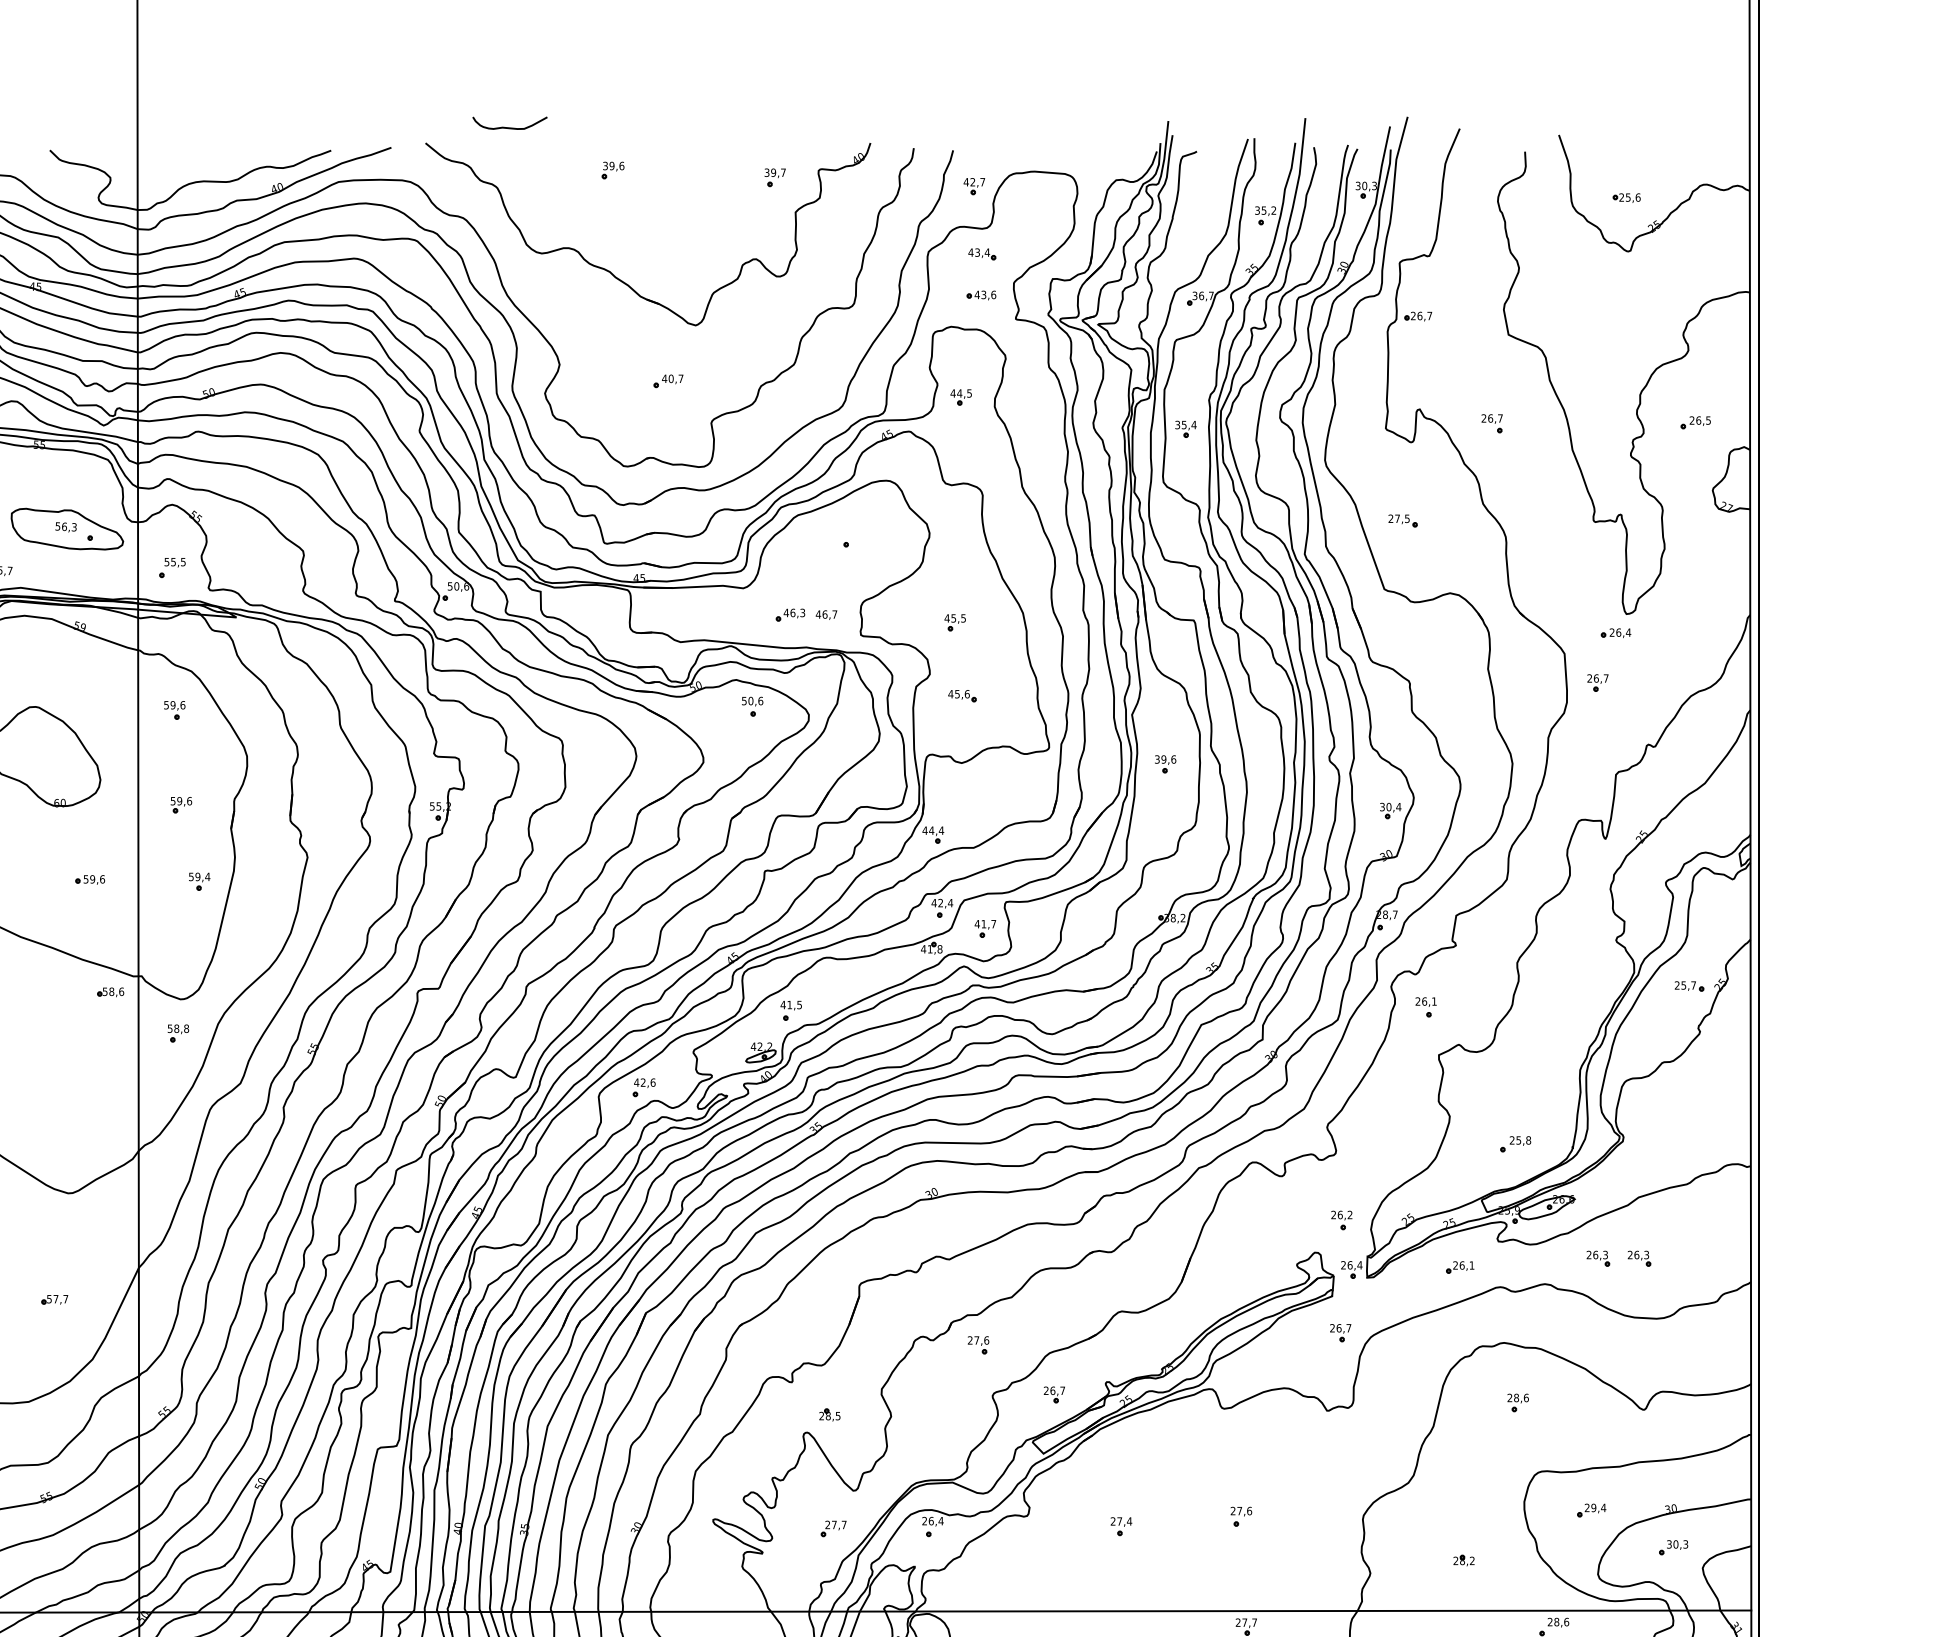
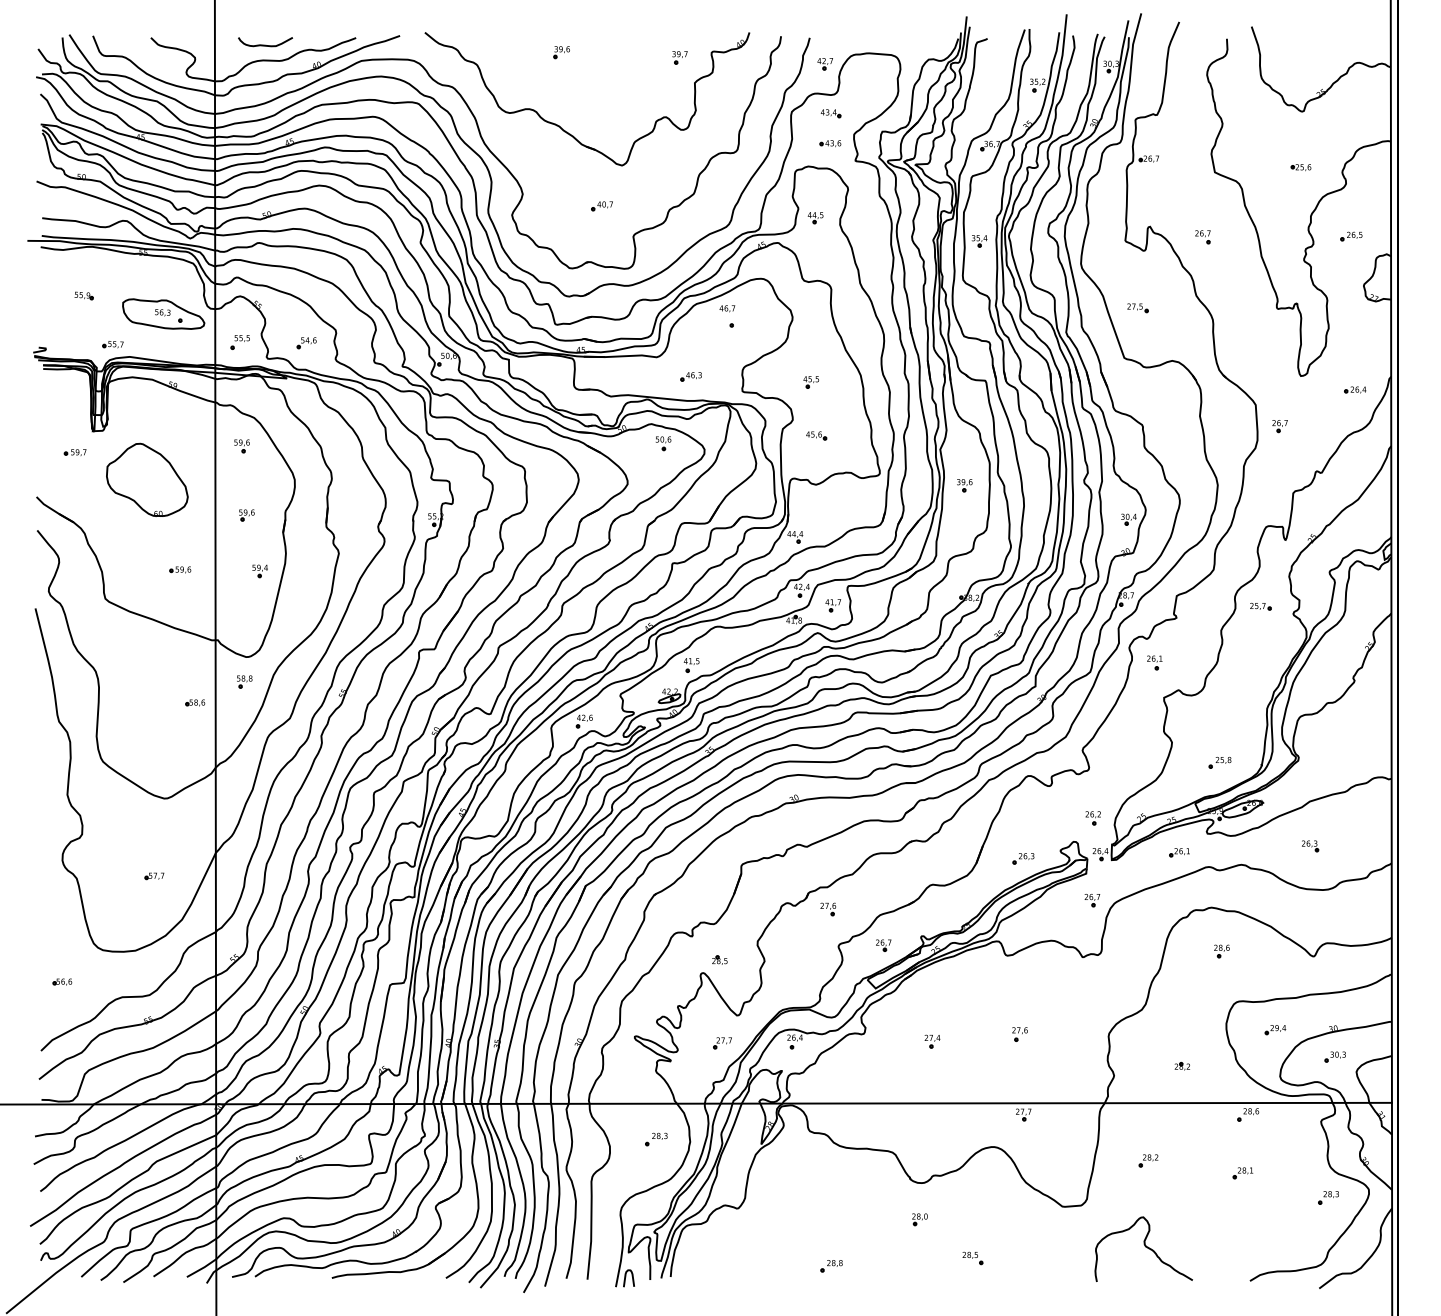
curve: (509, 126) -> (265, 44), moved
part: (1625, 197) -> (1300, 167), moved
part: (263, 569) -> (306, 343), added
text: (826, 614) -> (727, 308), moved
part: (1616, 632) -> (1355, 389), moved
part: (1688, 986) -> (1260, 606), moved
part: (110, 991) -> (195, 702), moved
part: (1598, 1259) -> (1280, 846), removed
part: (1246, 1275) -> (1023, 858), added

